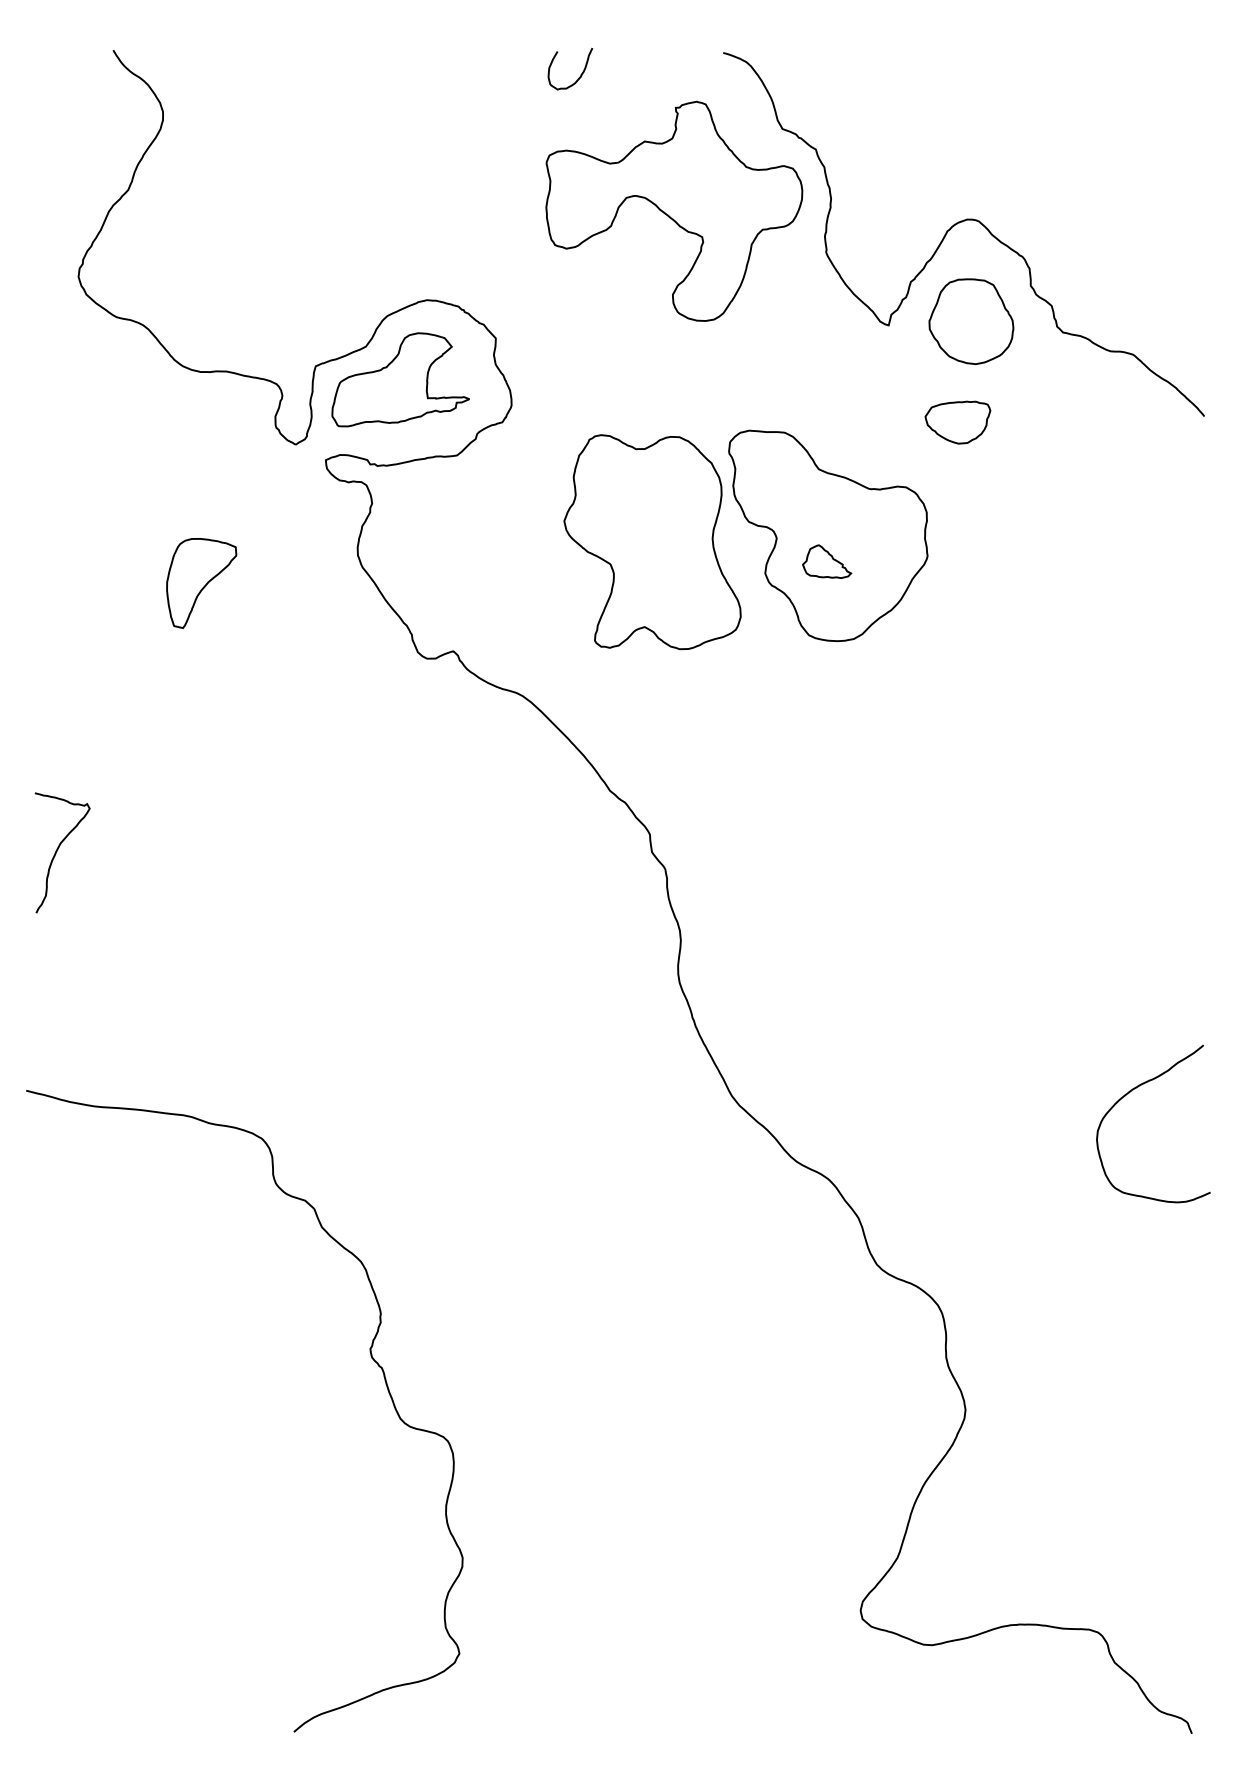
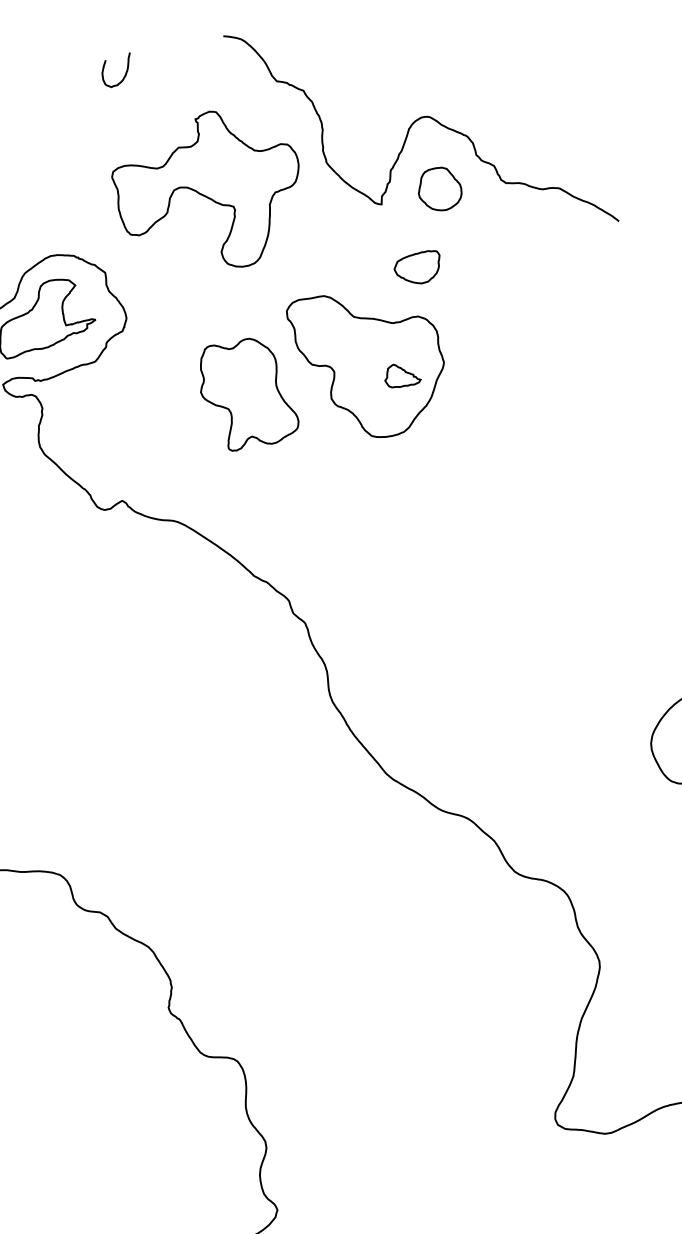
part: (674, 210) -> (210, 192), moved
part: (971, 321) -> (439, 189), size x0.7
part: (957, 422) -> (418, 268), moved
part: (652, 542) -> (246, 393), size x0.7
part: (827, 561) -> (402, 374), moved

